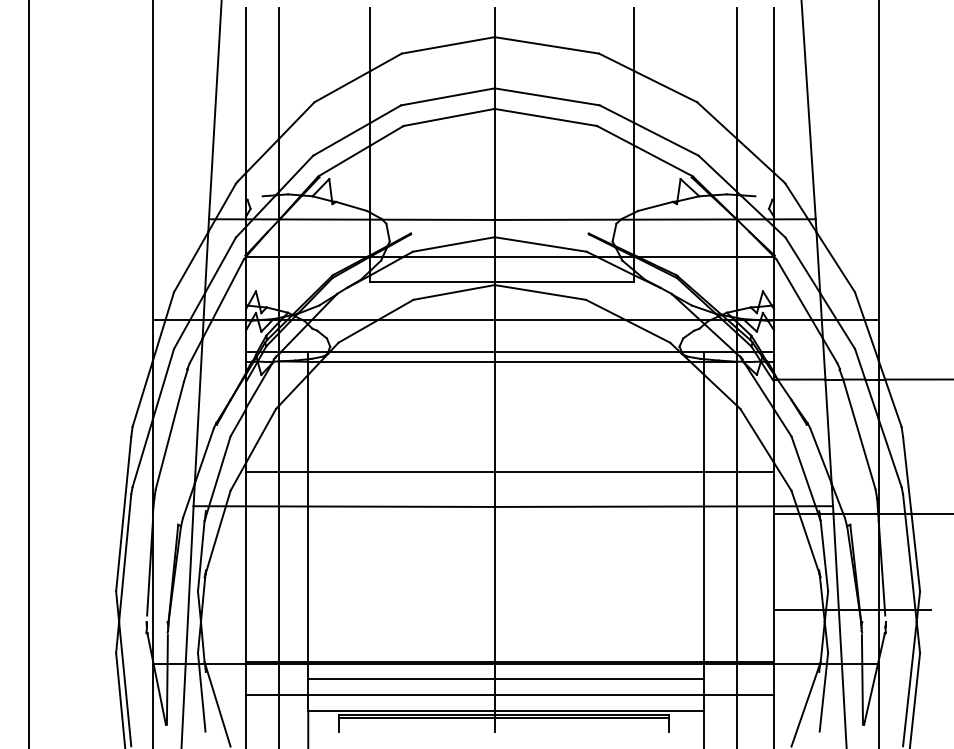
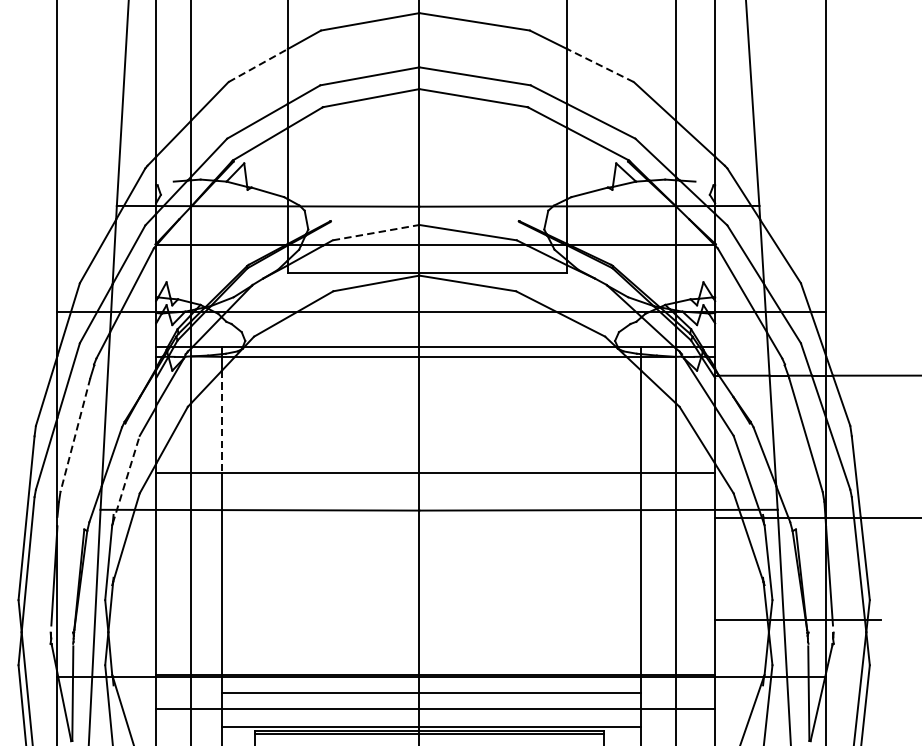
line: (342, 86) -> (258, 65), solid -> dashed
line: (665, 86) -> (600, 65), solid -> dashed
line: (453, 244) -> (375, 232), solid -> dashed
line: (308, 423) -> (222, 422), solid -> dashed
line: (169, 435) -> (75, 434), solid -> dashed
line: (217, 477) -> (125, 479), solid -> dashed

